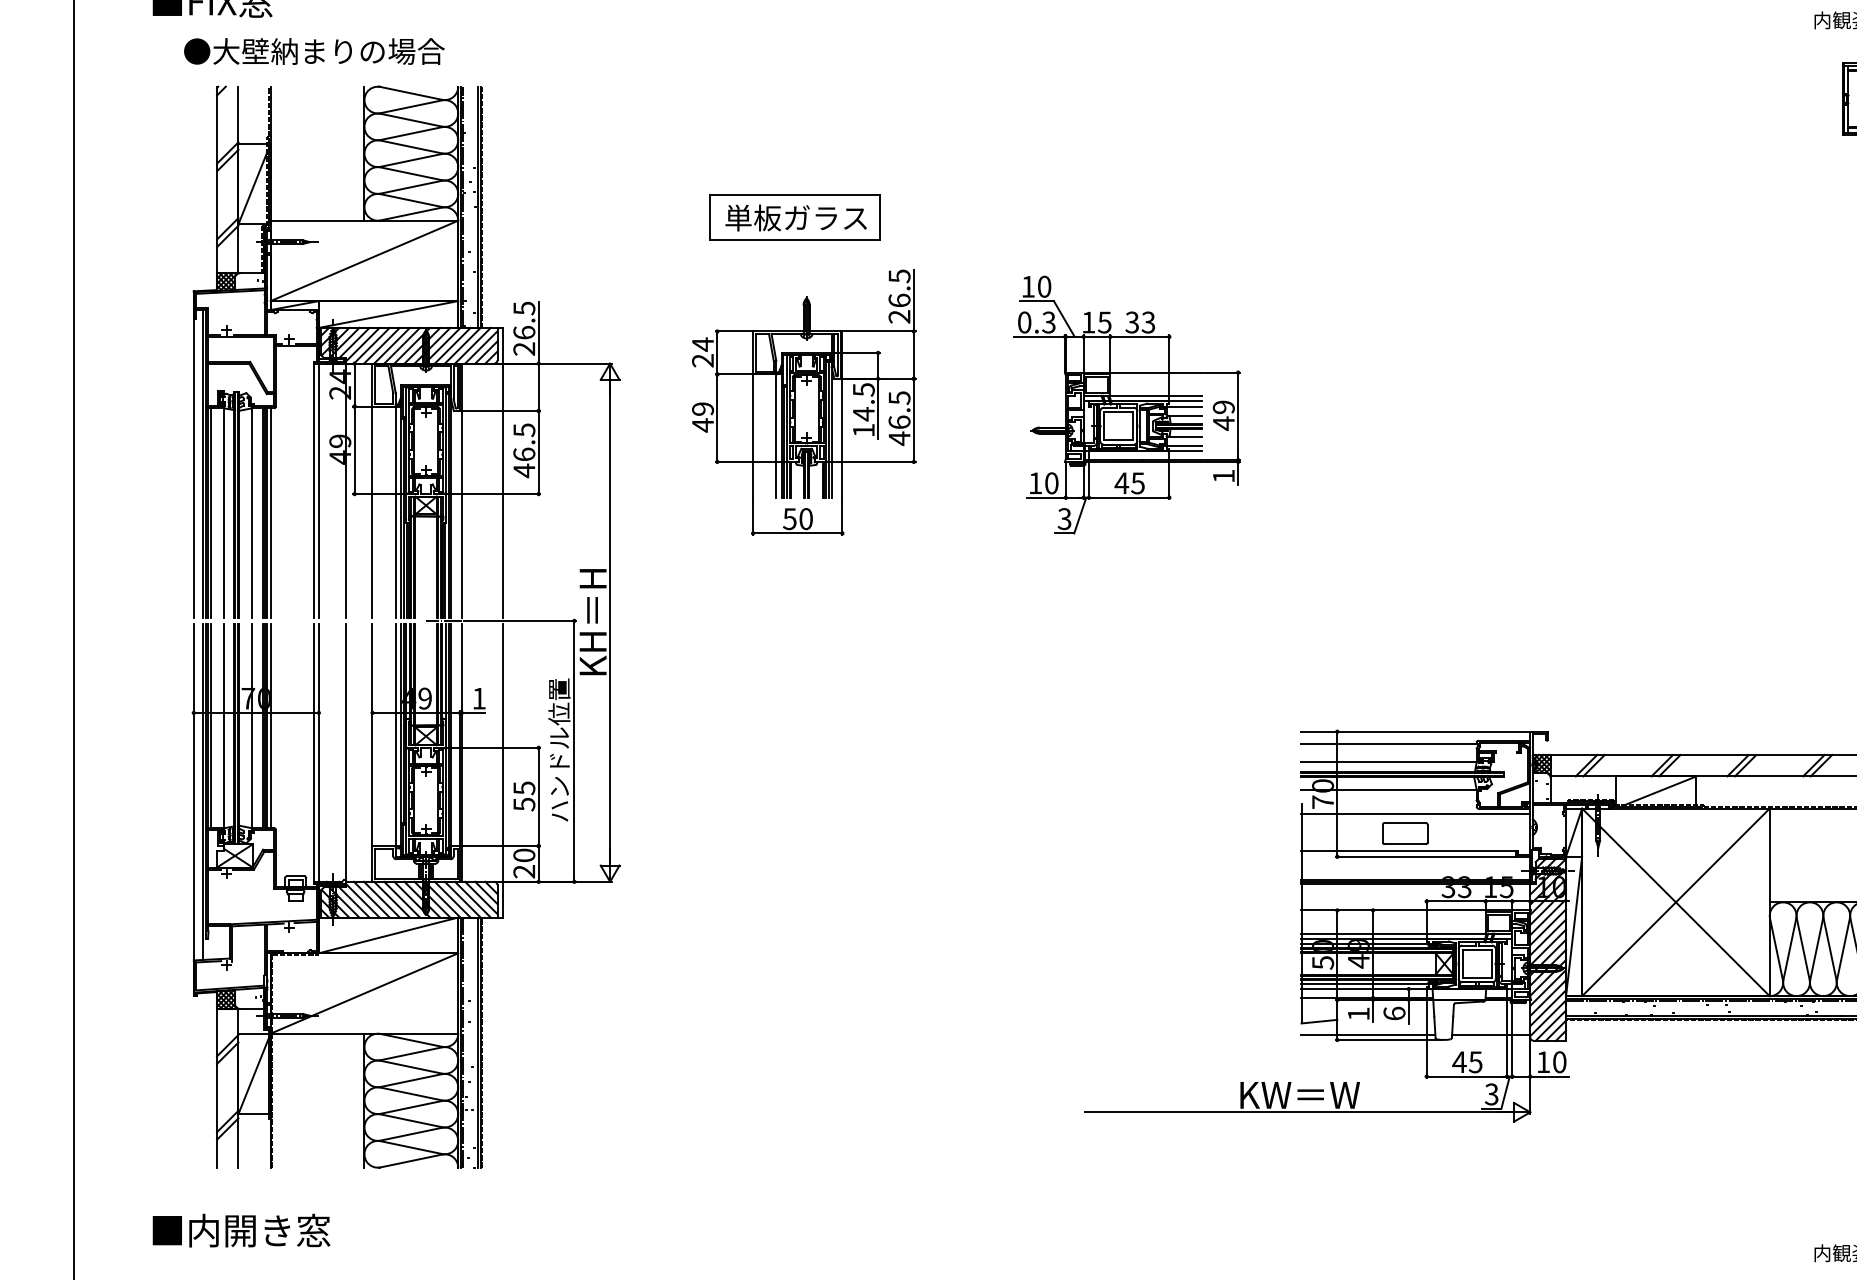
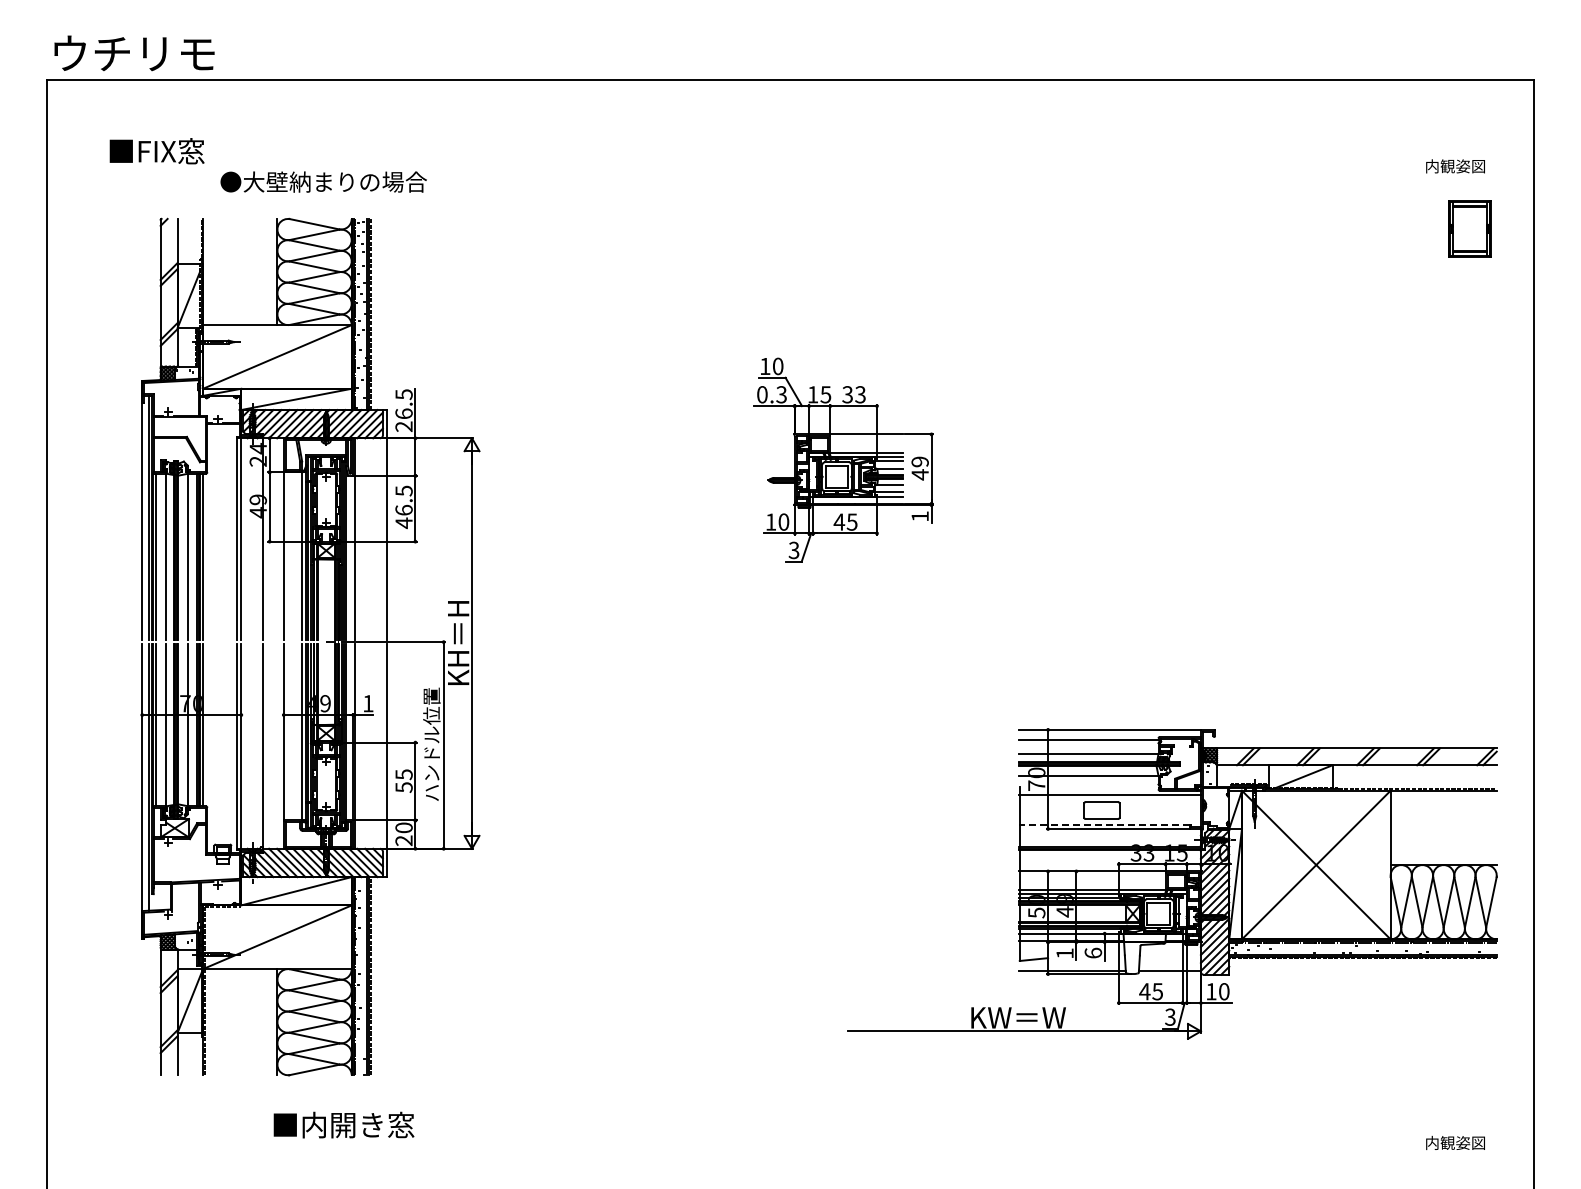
text: (314, 50) -> (323, 181), moved
part: (795, 217) -> (618, 322), removed
part: (803, 401) -> (625, 468), removed
part: (1127, 404) -> (843, 459), moved
line: (1407, 851) -> (1103, 824), solid -> dashed
text: (240, 1229) -> (343, 1124), moved

